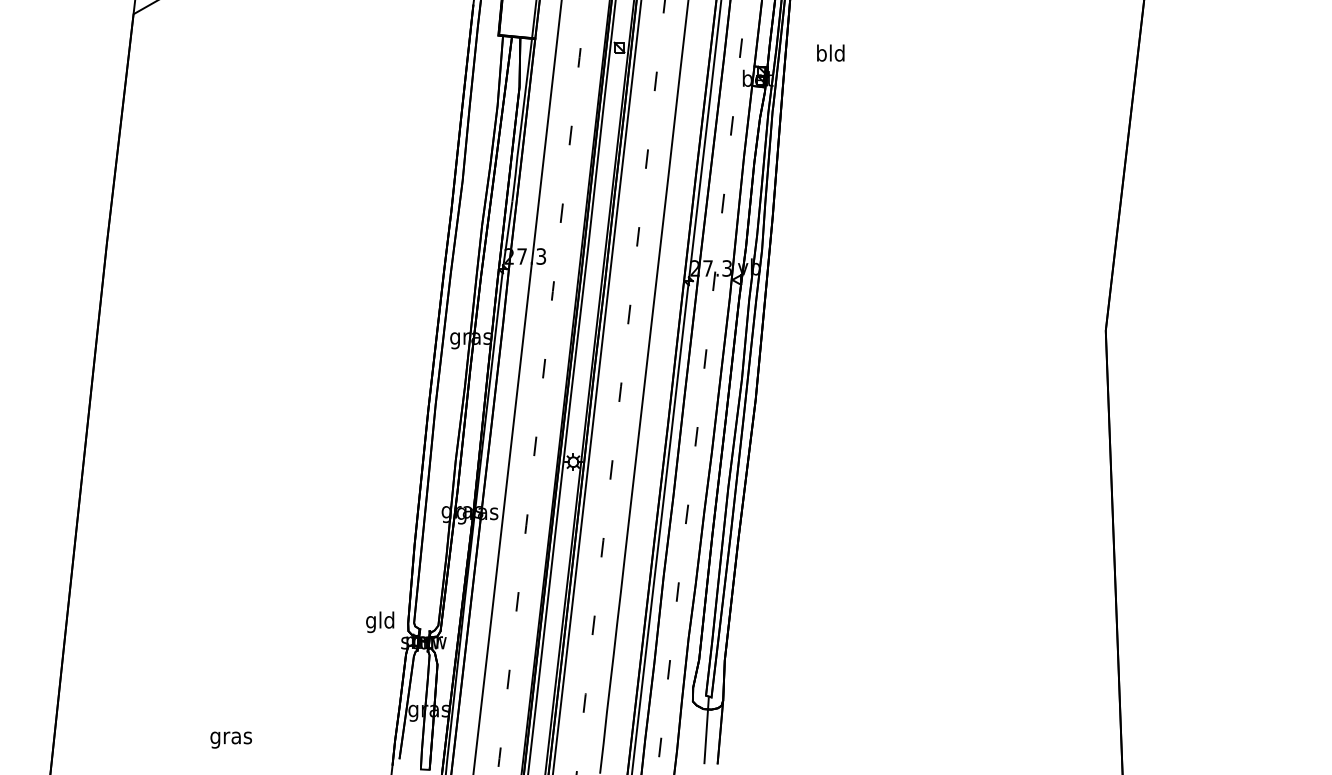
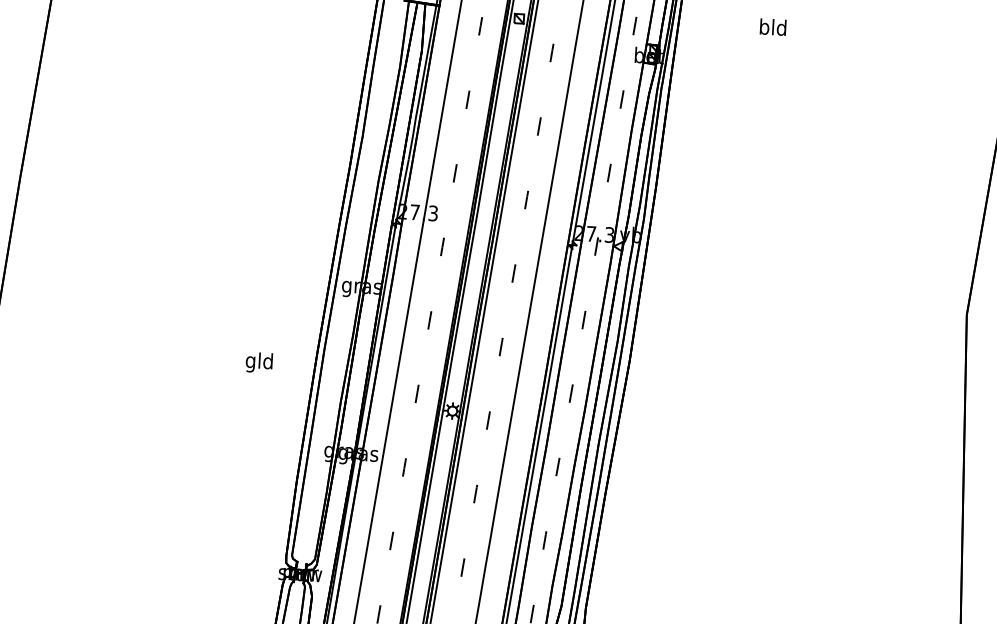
text: (830, 52) -> (772, 26), moved
text: (380, 621) -> (259, 362), moved

